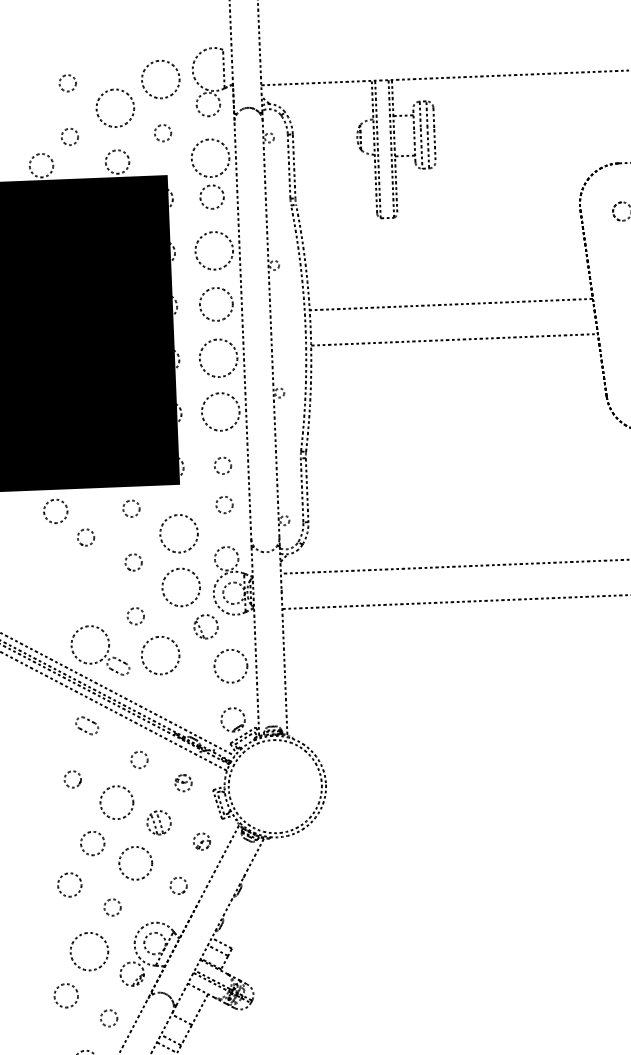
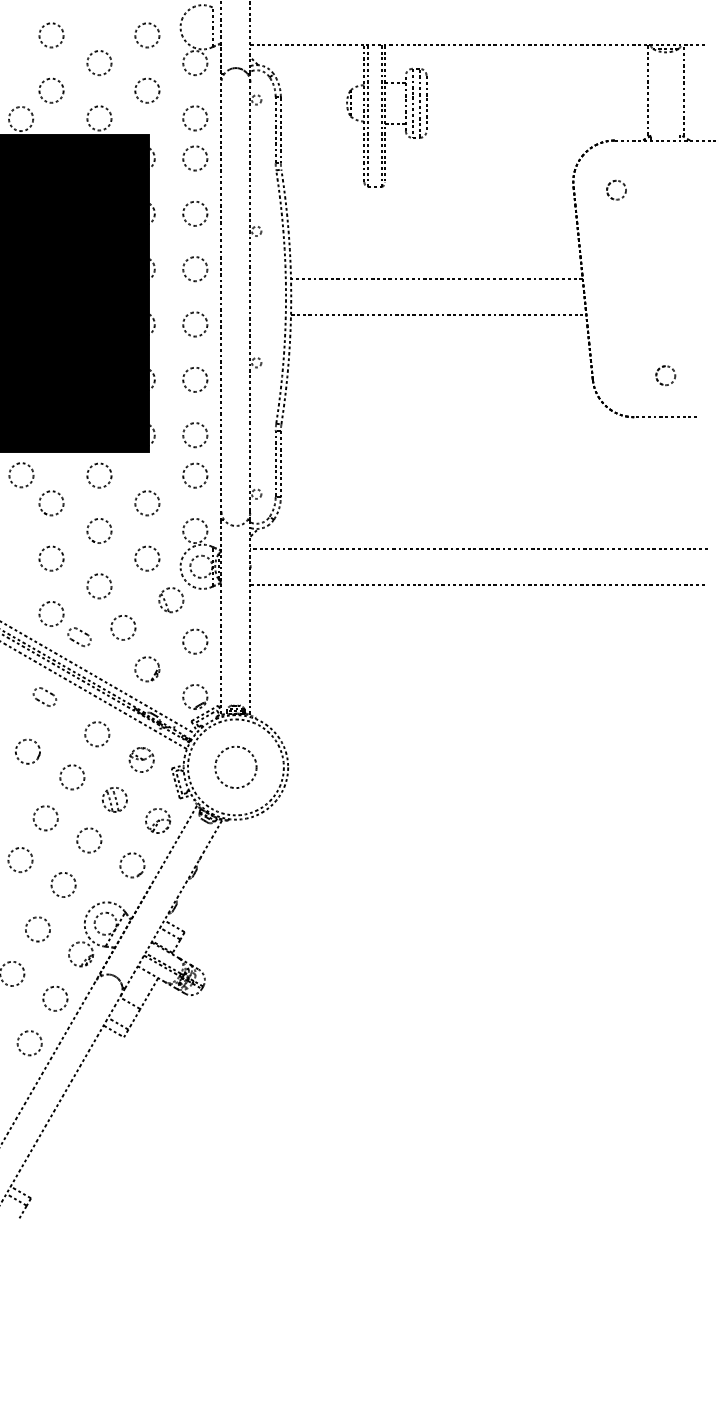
circle: (160, 79) -> (147, 35), size x0.62
circle: (67, 83) -> (51, 35), size x1.43
circle: (115, 107) -> (99, 62), size x0.62
circle: (163, 133) -> (147, 90), size x1.43
circle: (69, 136) -> (51, 90), size x1.43
circle: (210, 158) -> (195, 118), size x0.62
circle: (214, 250) -> (195, 213), size x0.62
circle: (216, 304) -> (195, 269), size x0.71
circle: (218, 358) -> (195, 324), size x0.62
circle: (220, 411) -> (195, 379), size x0.62
circle: (223, 466) -> (195, 435), size x1.43
circle: (224, 504) -> (195, 475), size x1.43
circle: (131, 508) -> (99, 475), size x1.43
circle: (179, 533) -> (147, 503), size x0.62
circle: (86, 537) -> (51, 503), size x1.43
circle: (133, 562) -> (99, 530), size x1.43
circle: (181, 587) -> (147, 558), size x0.62
circle: (88, 591) -> (51, 558), added
circle: (135, 616) -> (99, 586), size x1.43
circle: (90, 644) -> (51, 613), size x0.62
circle: (160, 655) -> (123, 627), size x0.62
circle: (231, 666) -> (195, 641), size x0.71
part: (192, 697) -> (154, 672), added
circle: (139, 760) -> (97, 734), size x1.43
circle: (72, 779) -> (27, 751), size x1.43
part: (183, 782) -> (141, 759), size x1.43
circle: (274, 785) -> (235, 766), added
circle: (117, 802) -> (72, 777), size x0.71
part: (202, 841) -> (158, 820), size x1.43
circle: (136, 863) -> (89, 840), size x0.71
circle: (178, 885) -> (132, 865), size x1.43
circle: (112, 907) -> (63, 884), size x1.43
circle: (89, 951) -> (37, 929), size x0.62
circle: (109, 1018) -> (55, 998), size x1.43

